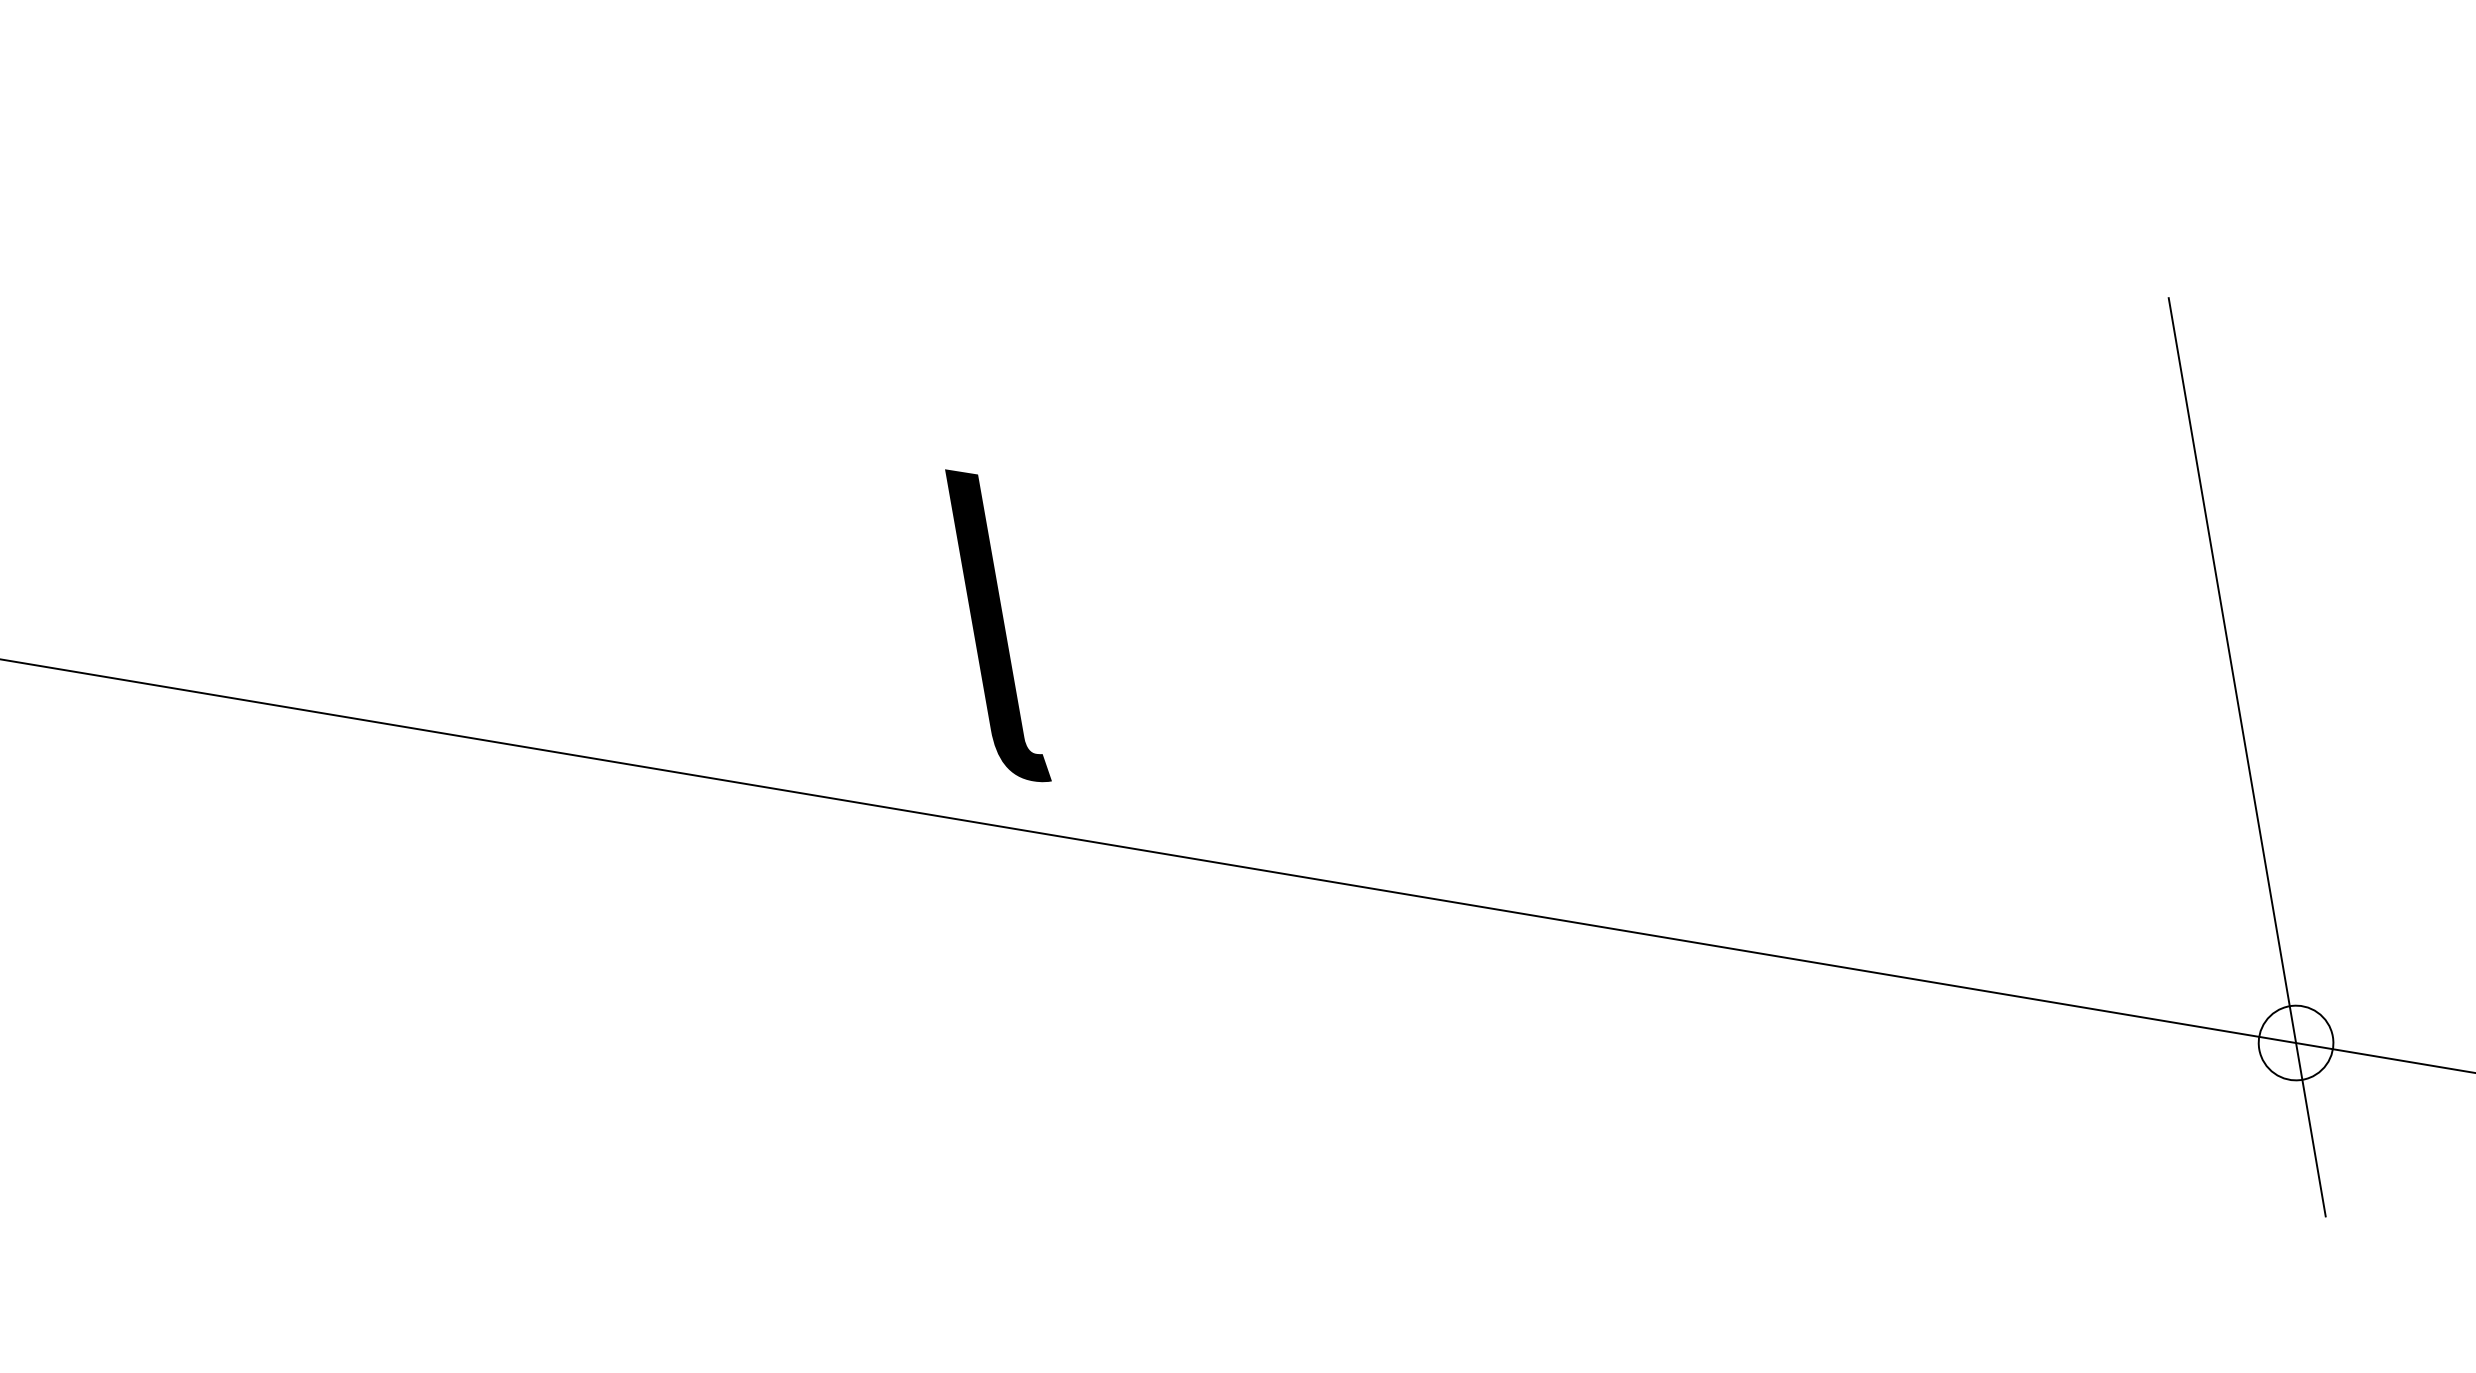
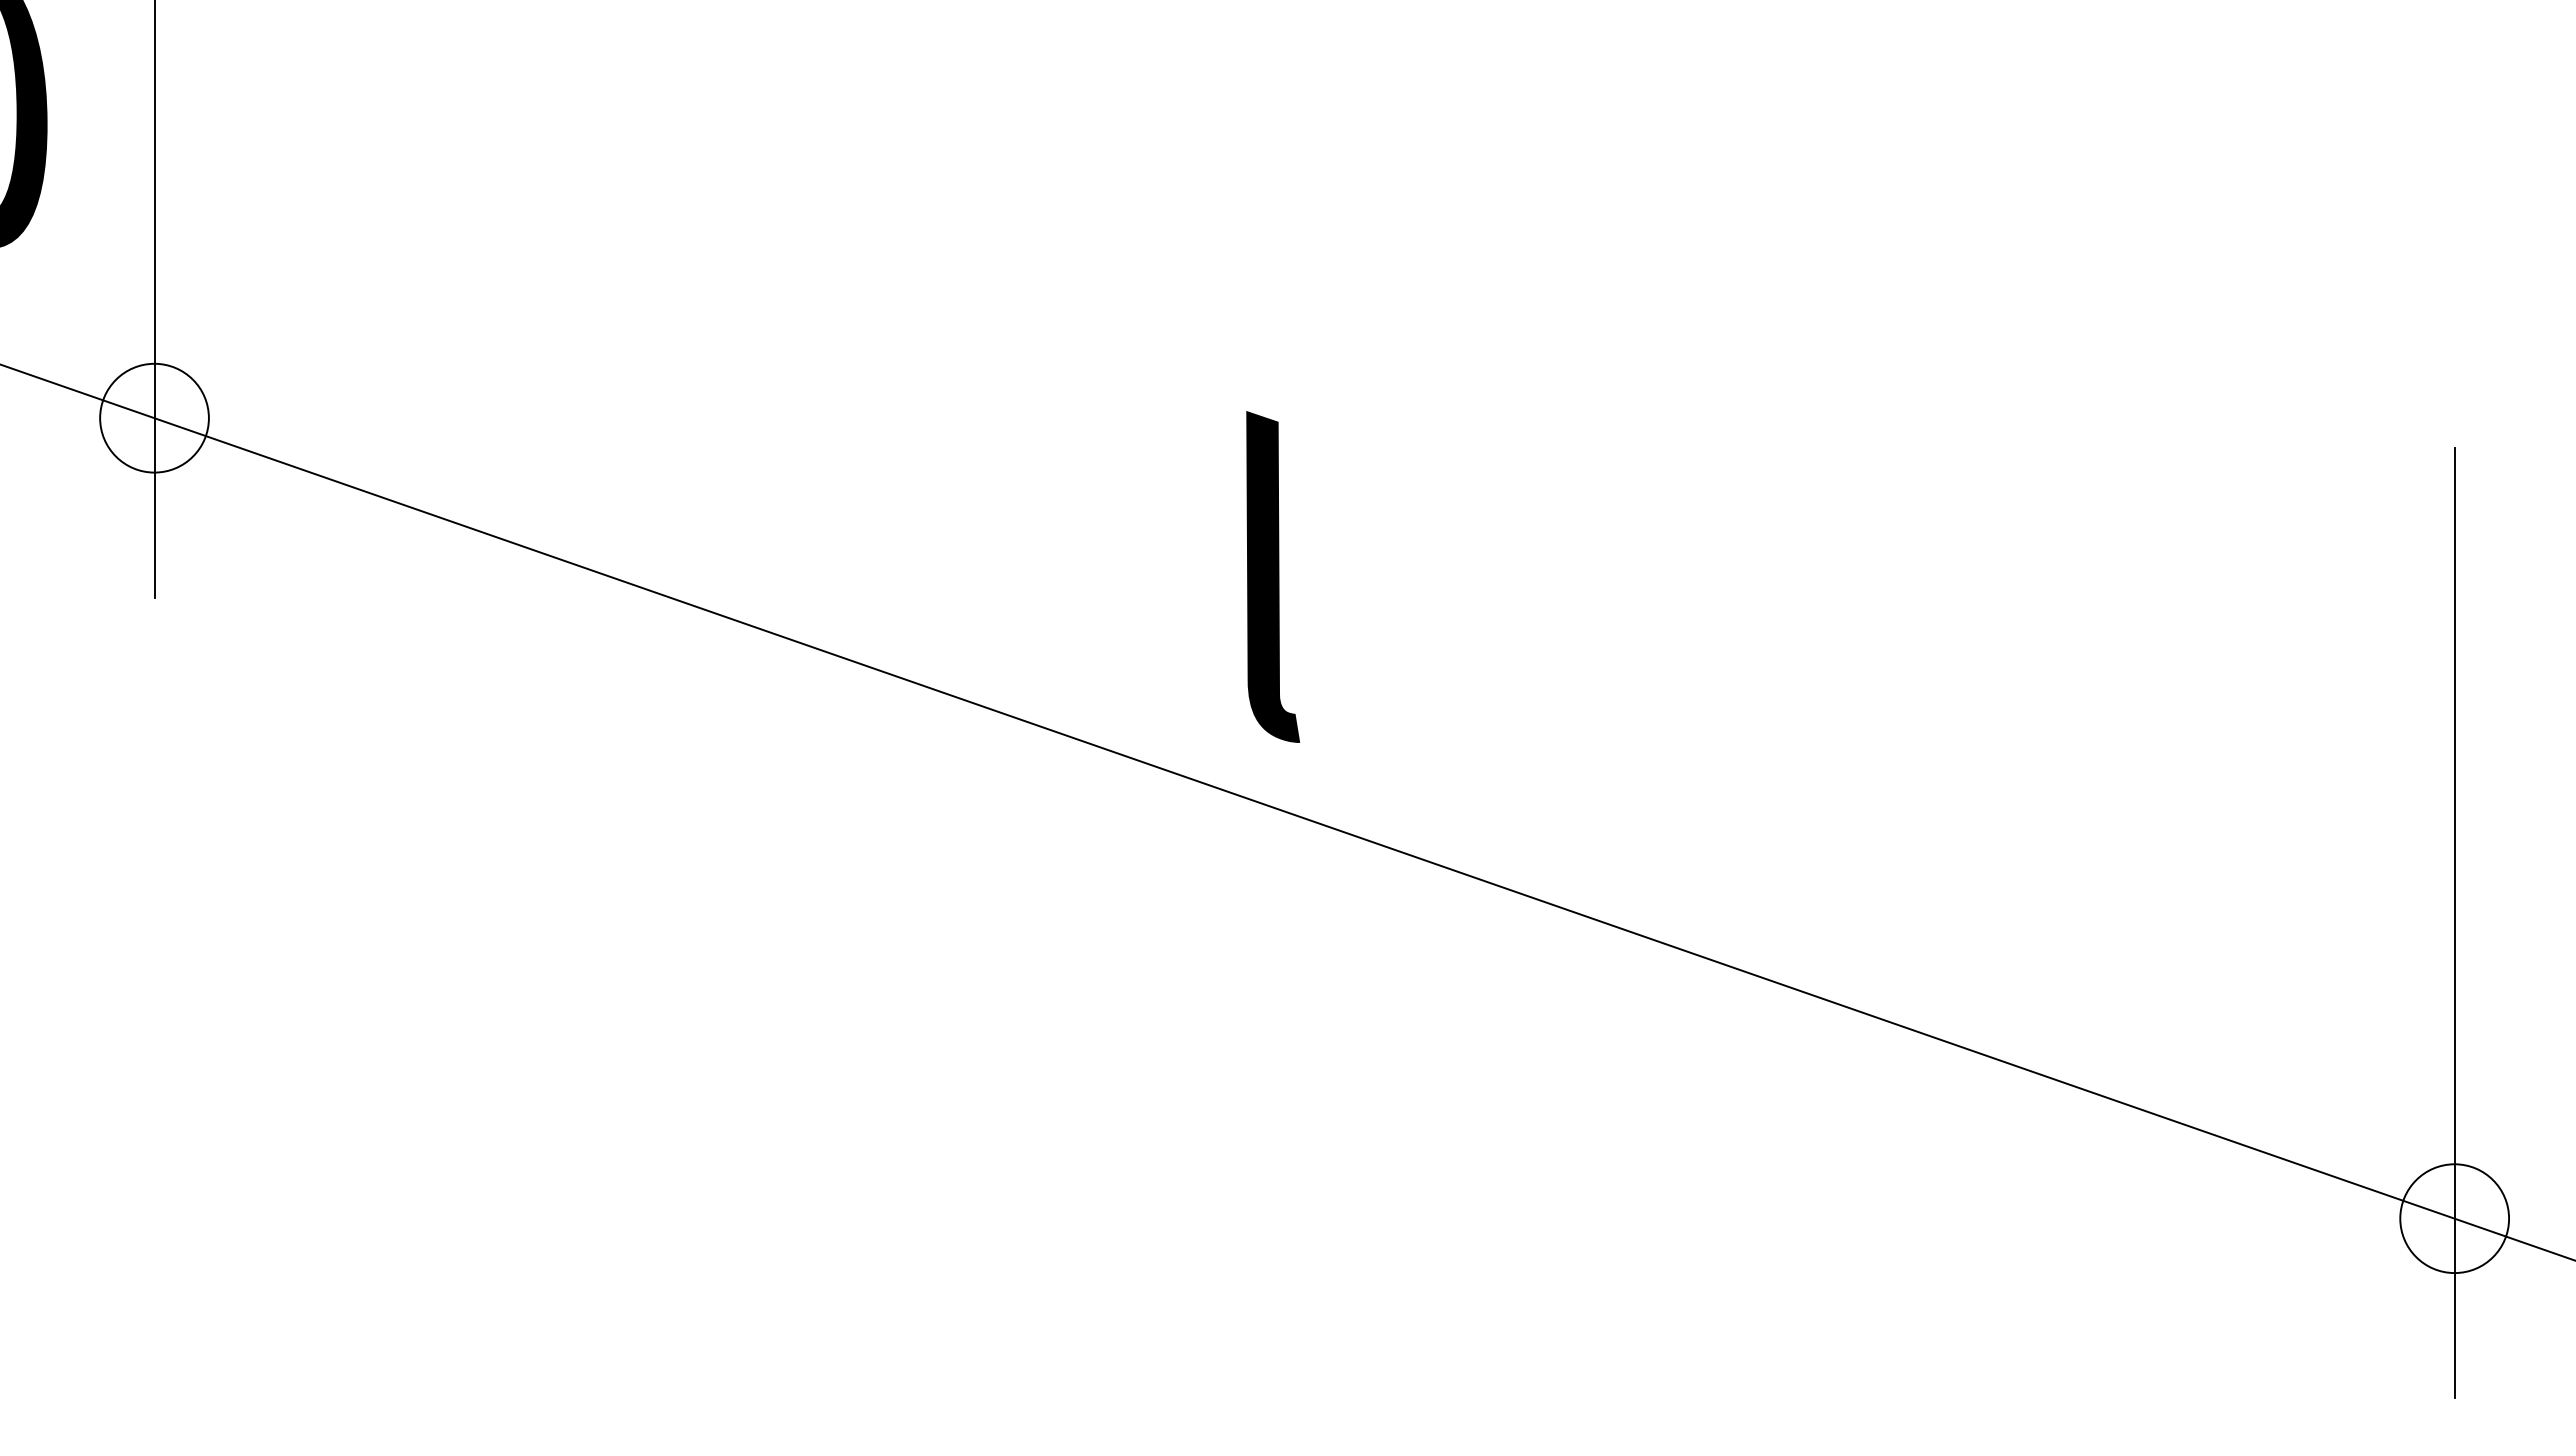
text: (998, 624) -> (1273, 576), moved
circle: (2295, 1042) -> (2454, 1218), size x1.43

